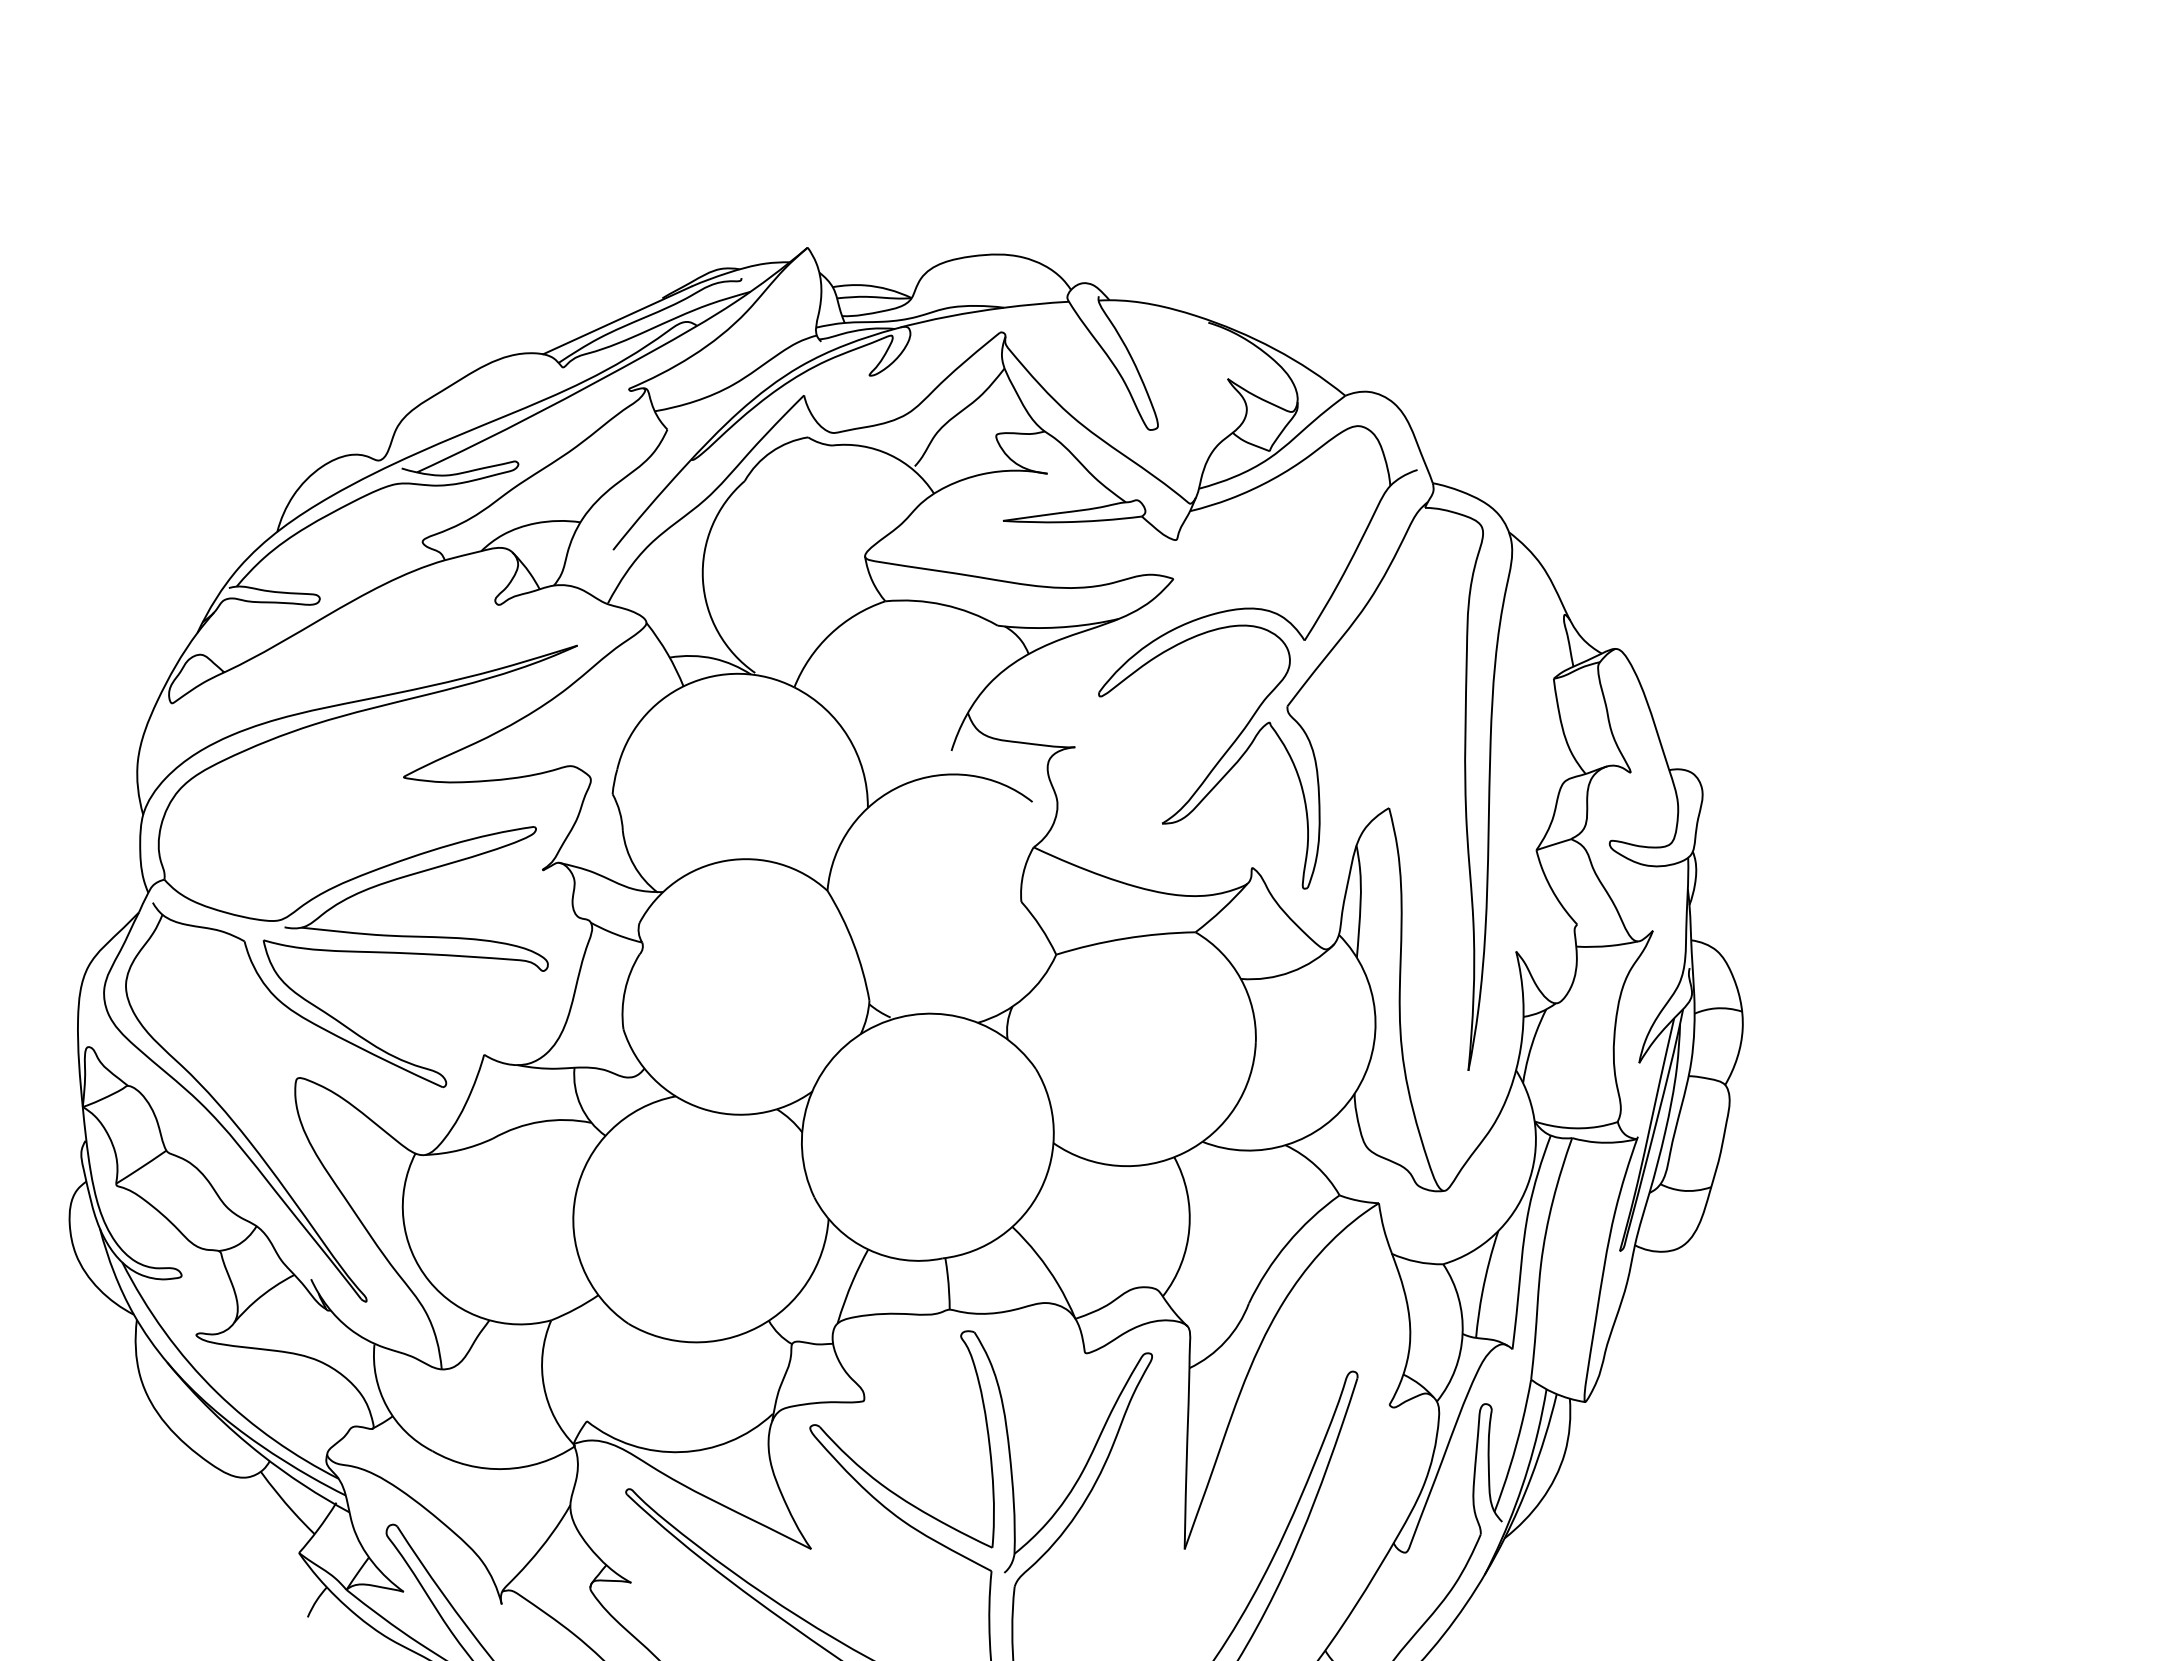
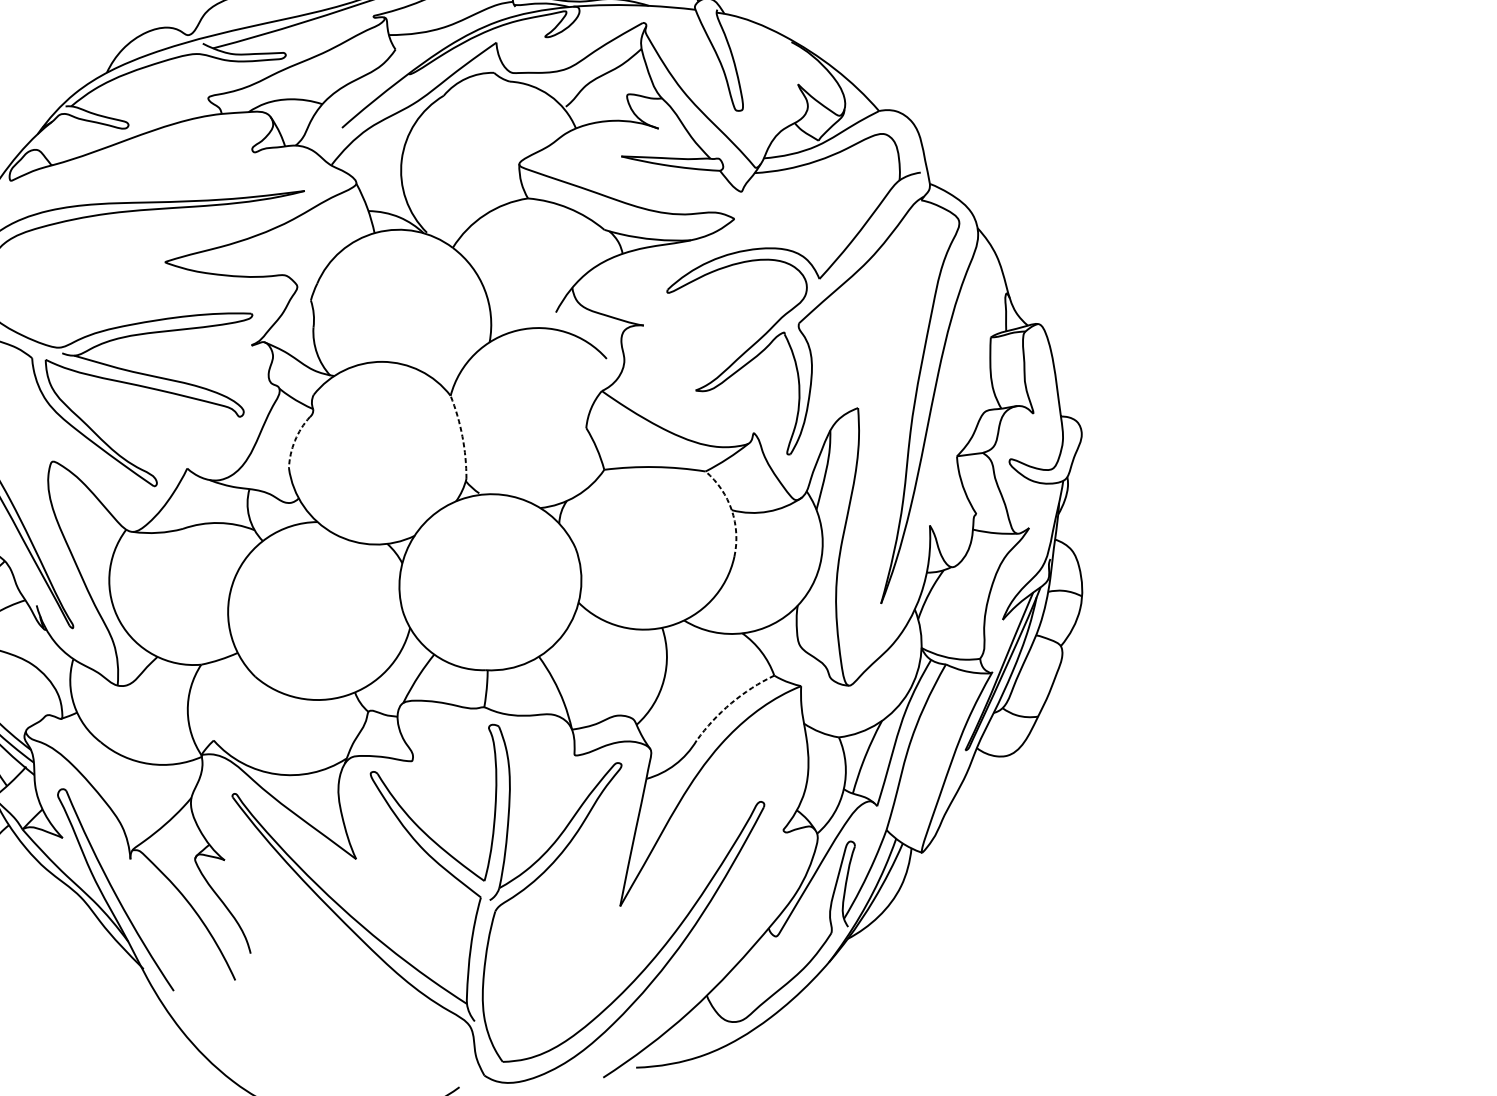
arc: (853, 943) -> (462, 436), solid -> dashed
arc: (1240, 978) -> (731, 509), solid -> dashed
arc: (625, 990) -> (295, 440), solid -> dashed
arc: (1287, 1243) -> (731, 703), solid -> dashed

